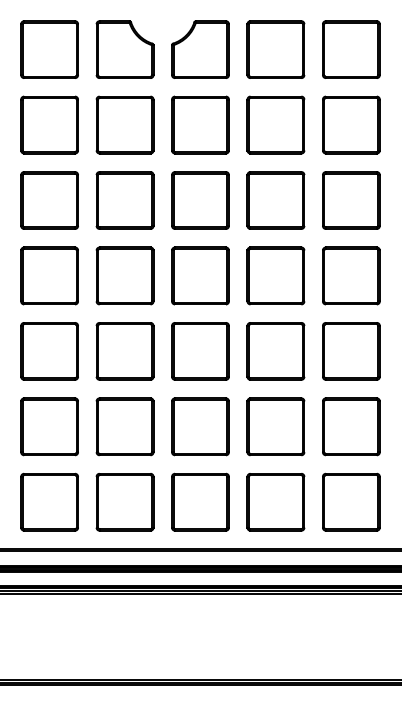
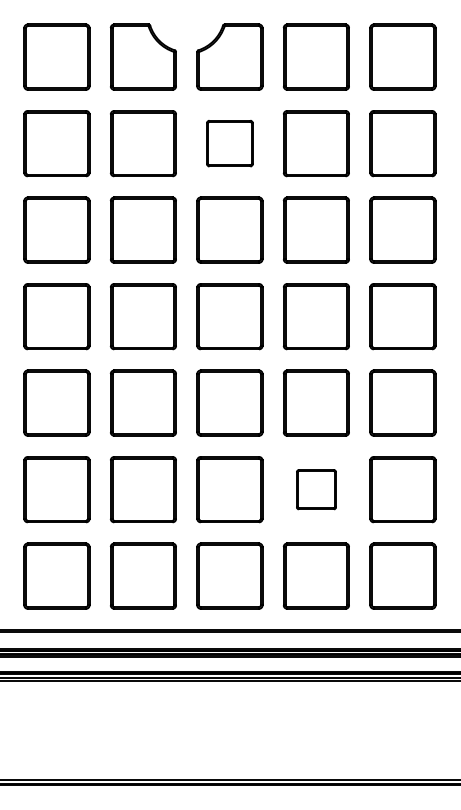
part: (200, 124) -> (229, 142), size x0.7
part: (275, 426) -> (315, 489), size x0.6

